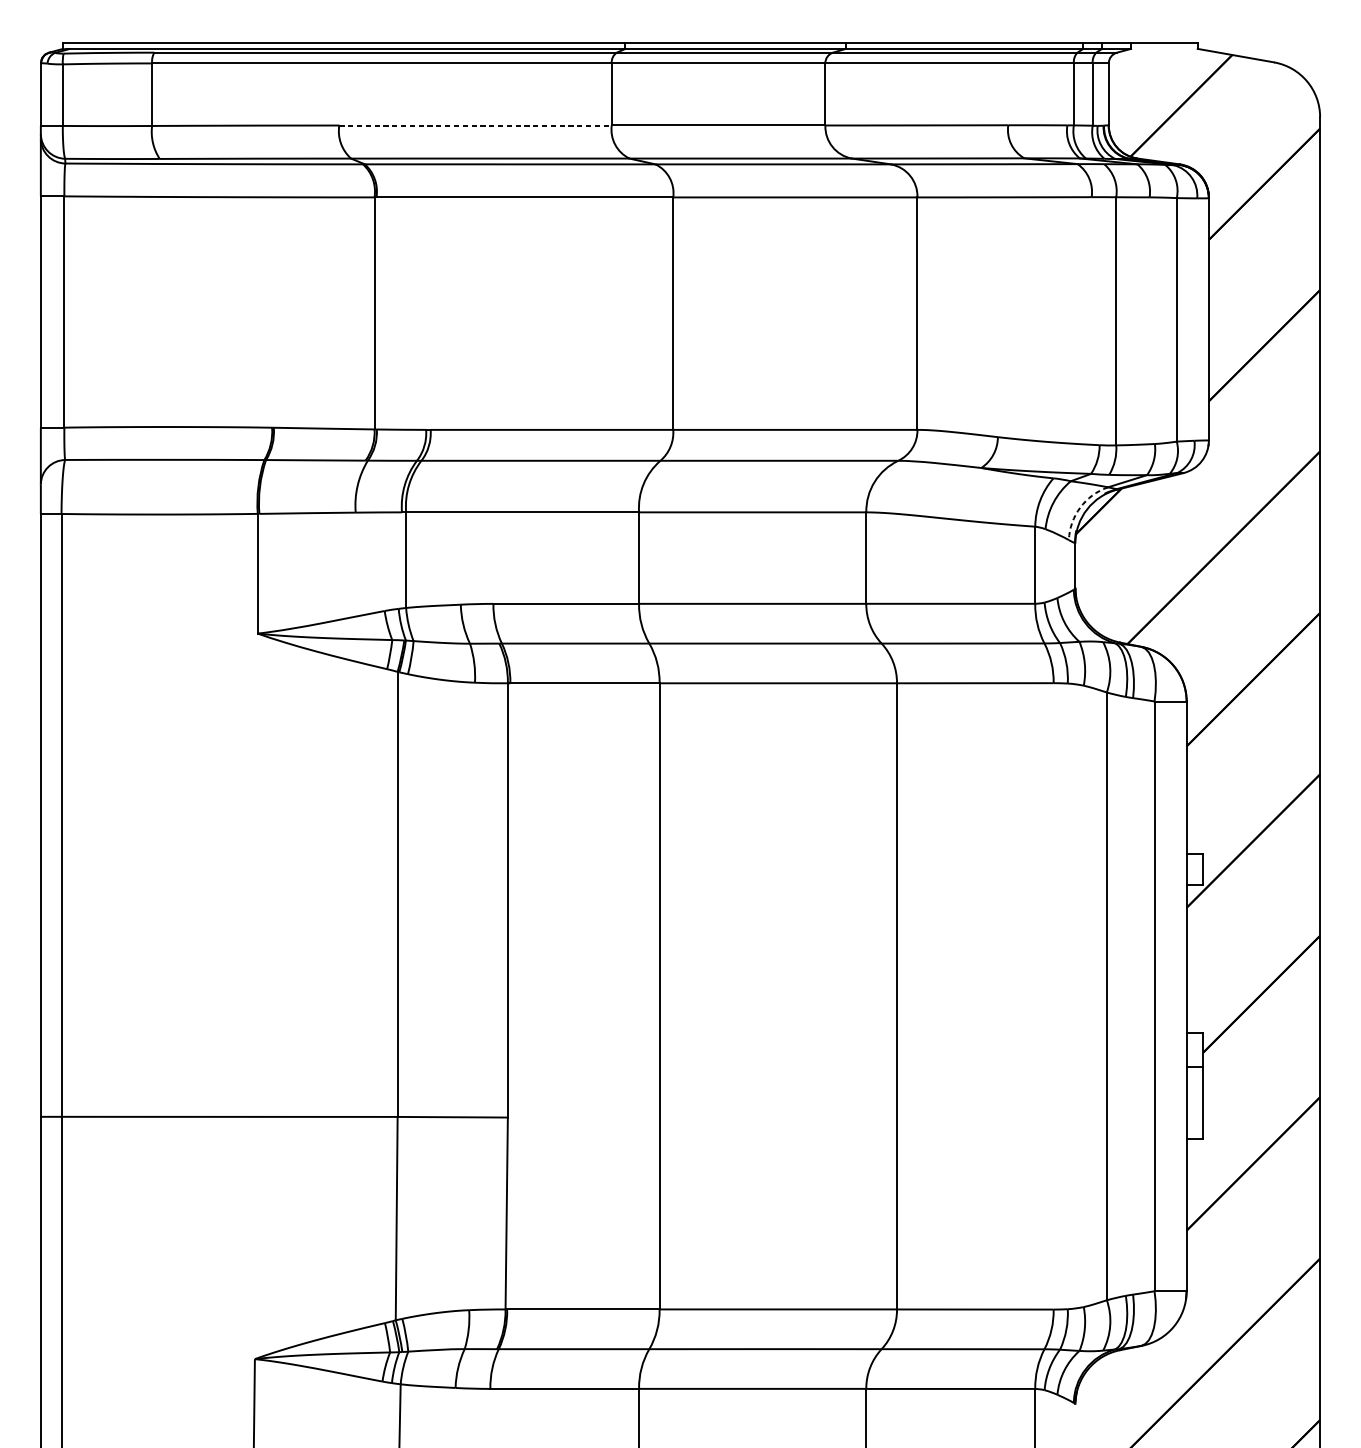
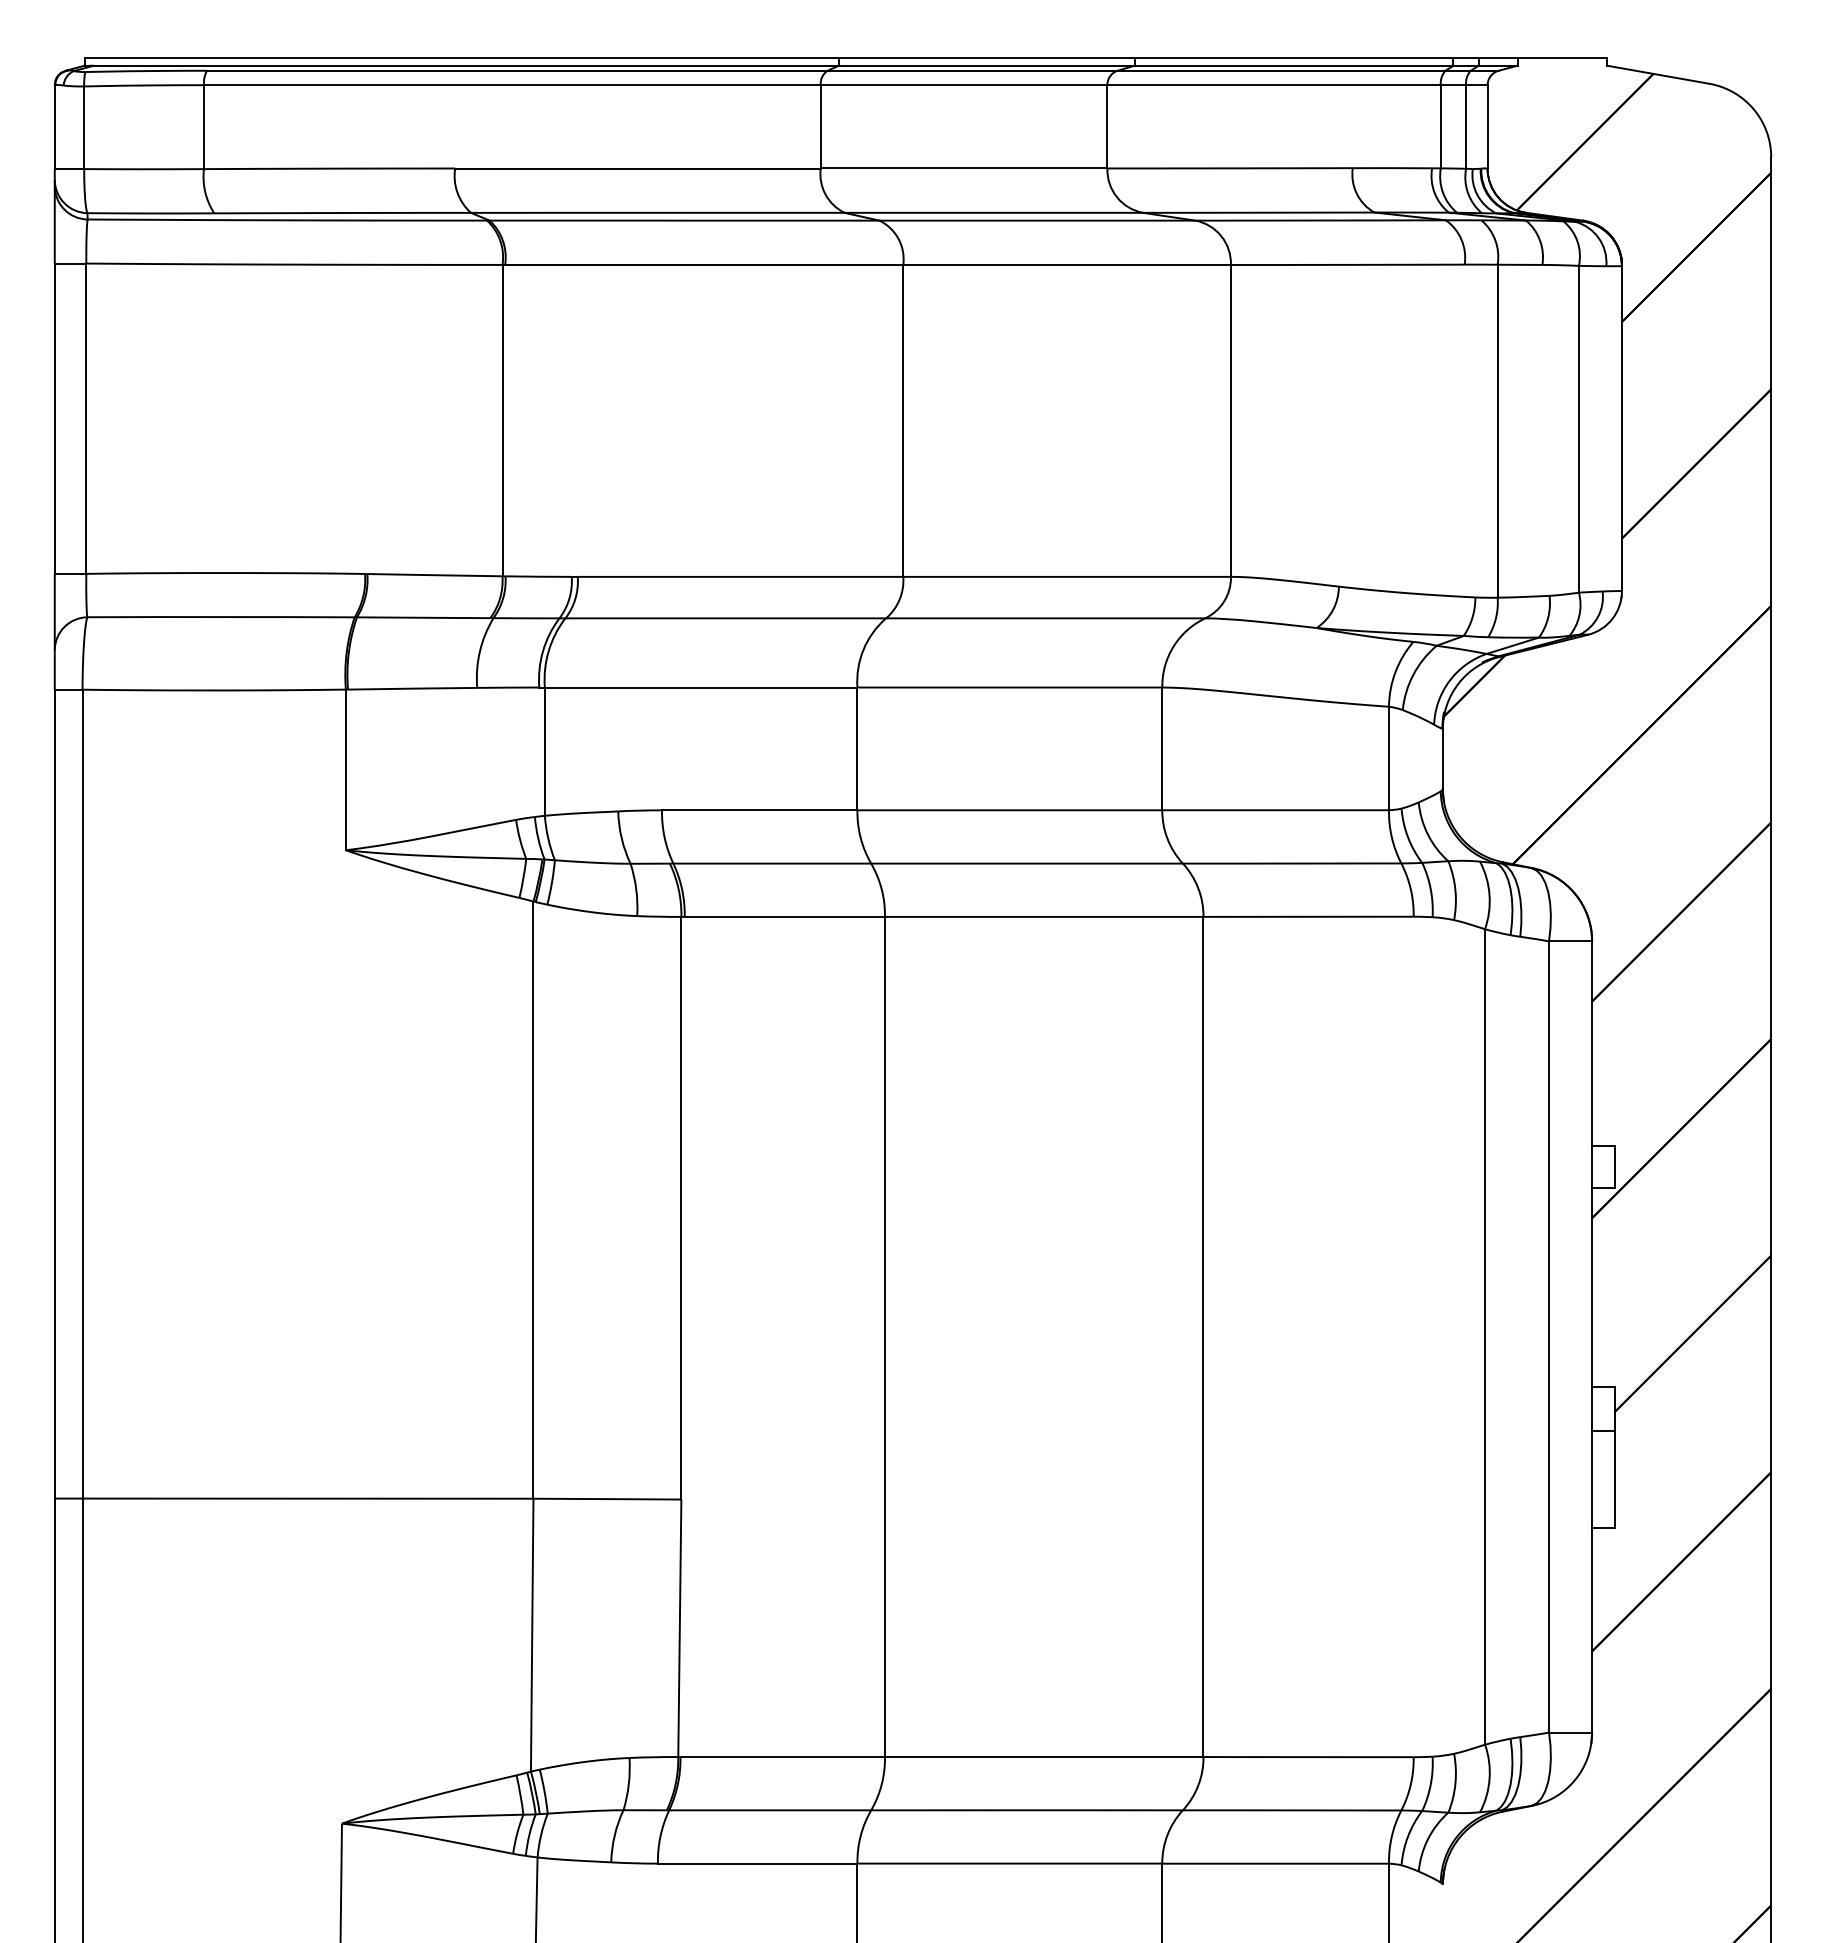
line: (475, 125) -> (637, 168), dashed -> solid
arc: (1080, 507) -> (1449, 681), dashed -> solid

